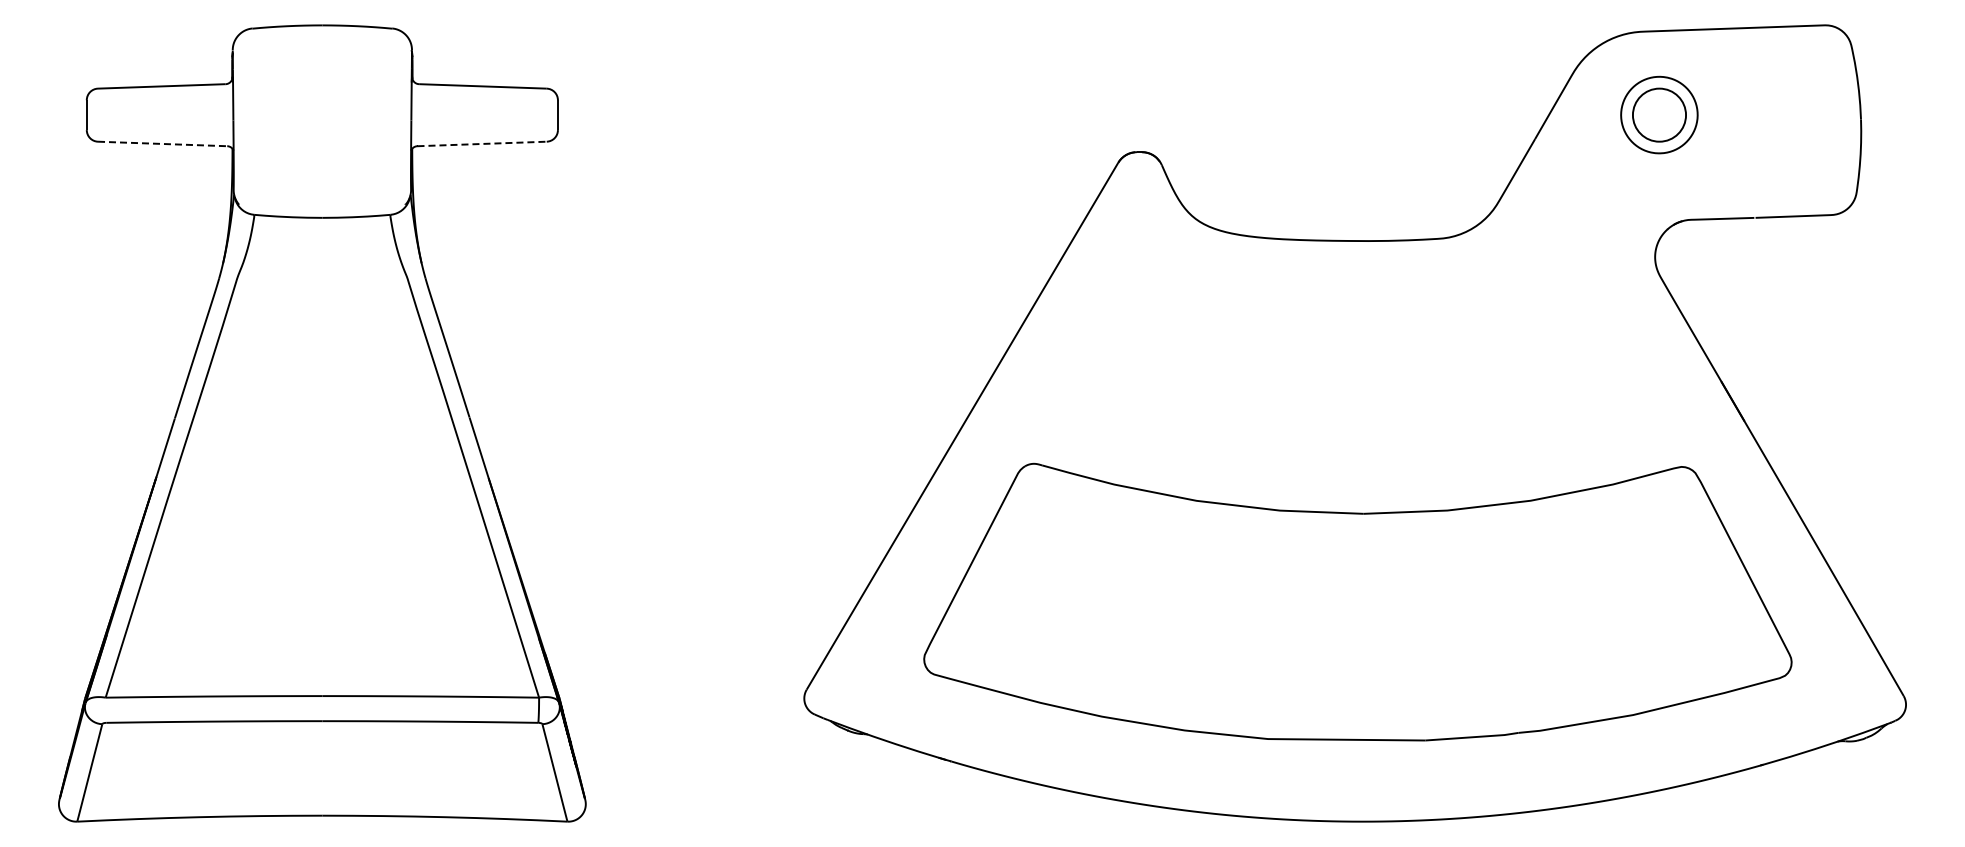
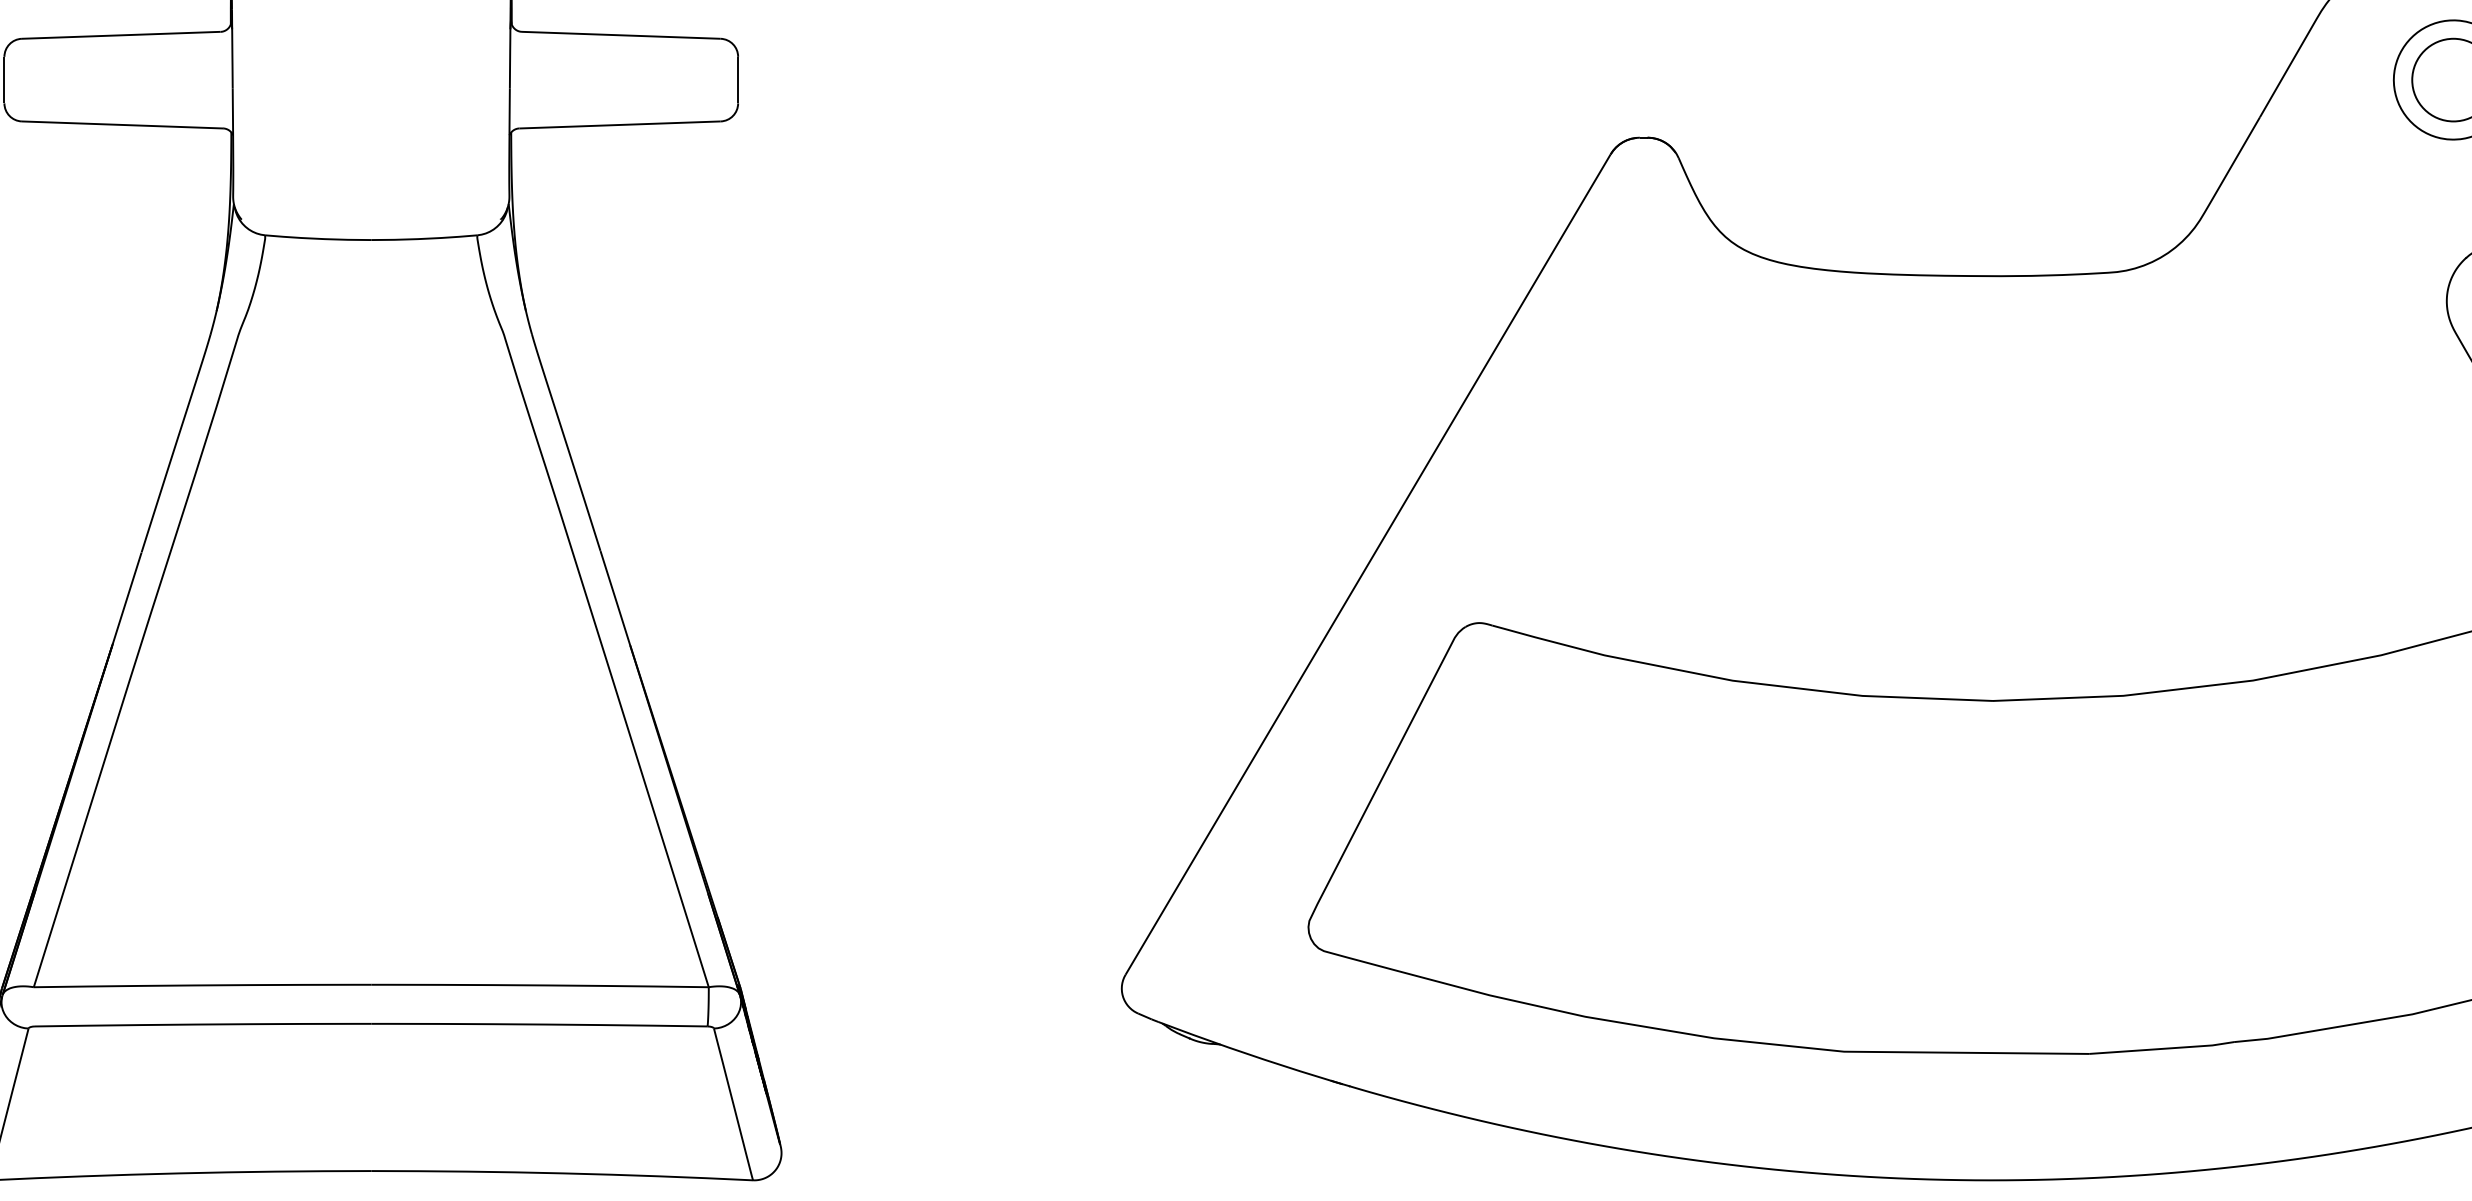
line: (162, 143) -> (122, 124), dashed -> solid
line: (482, 143) -> (620, 124), dashed -> solid

